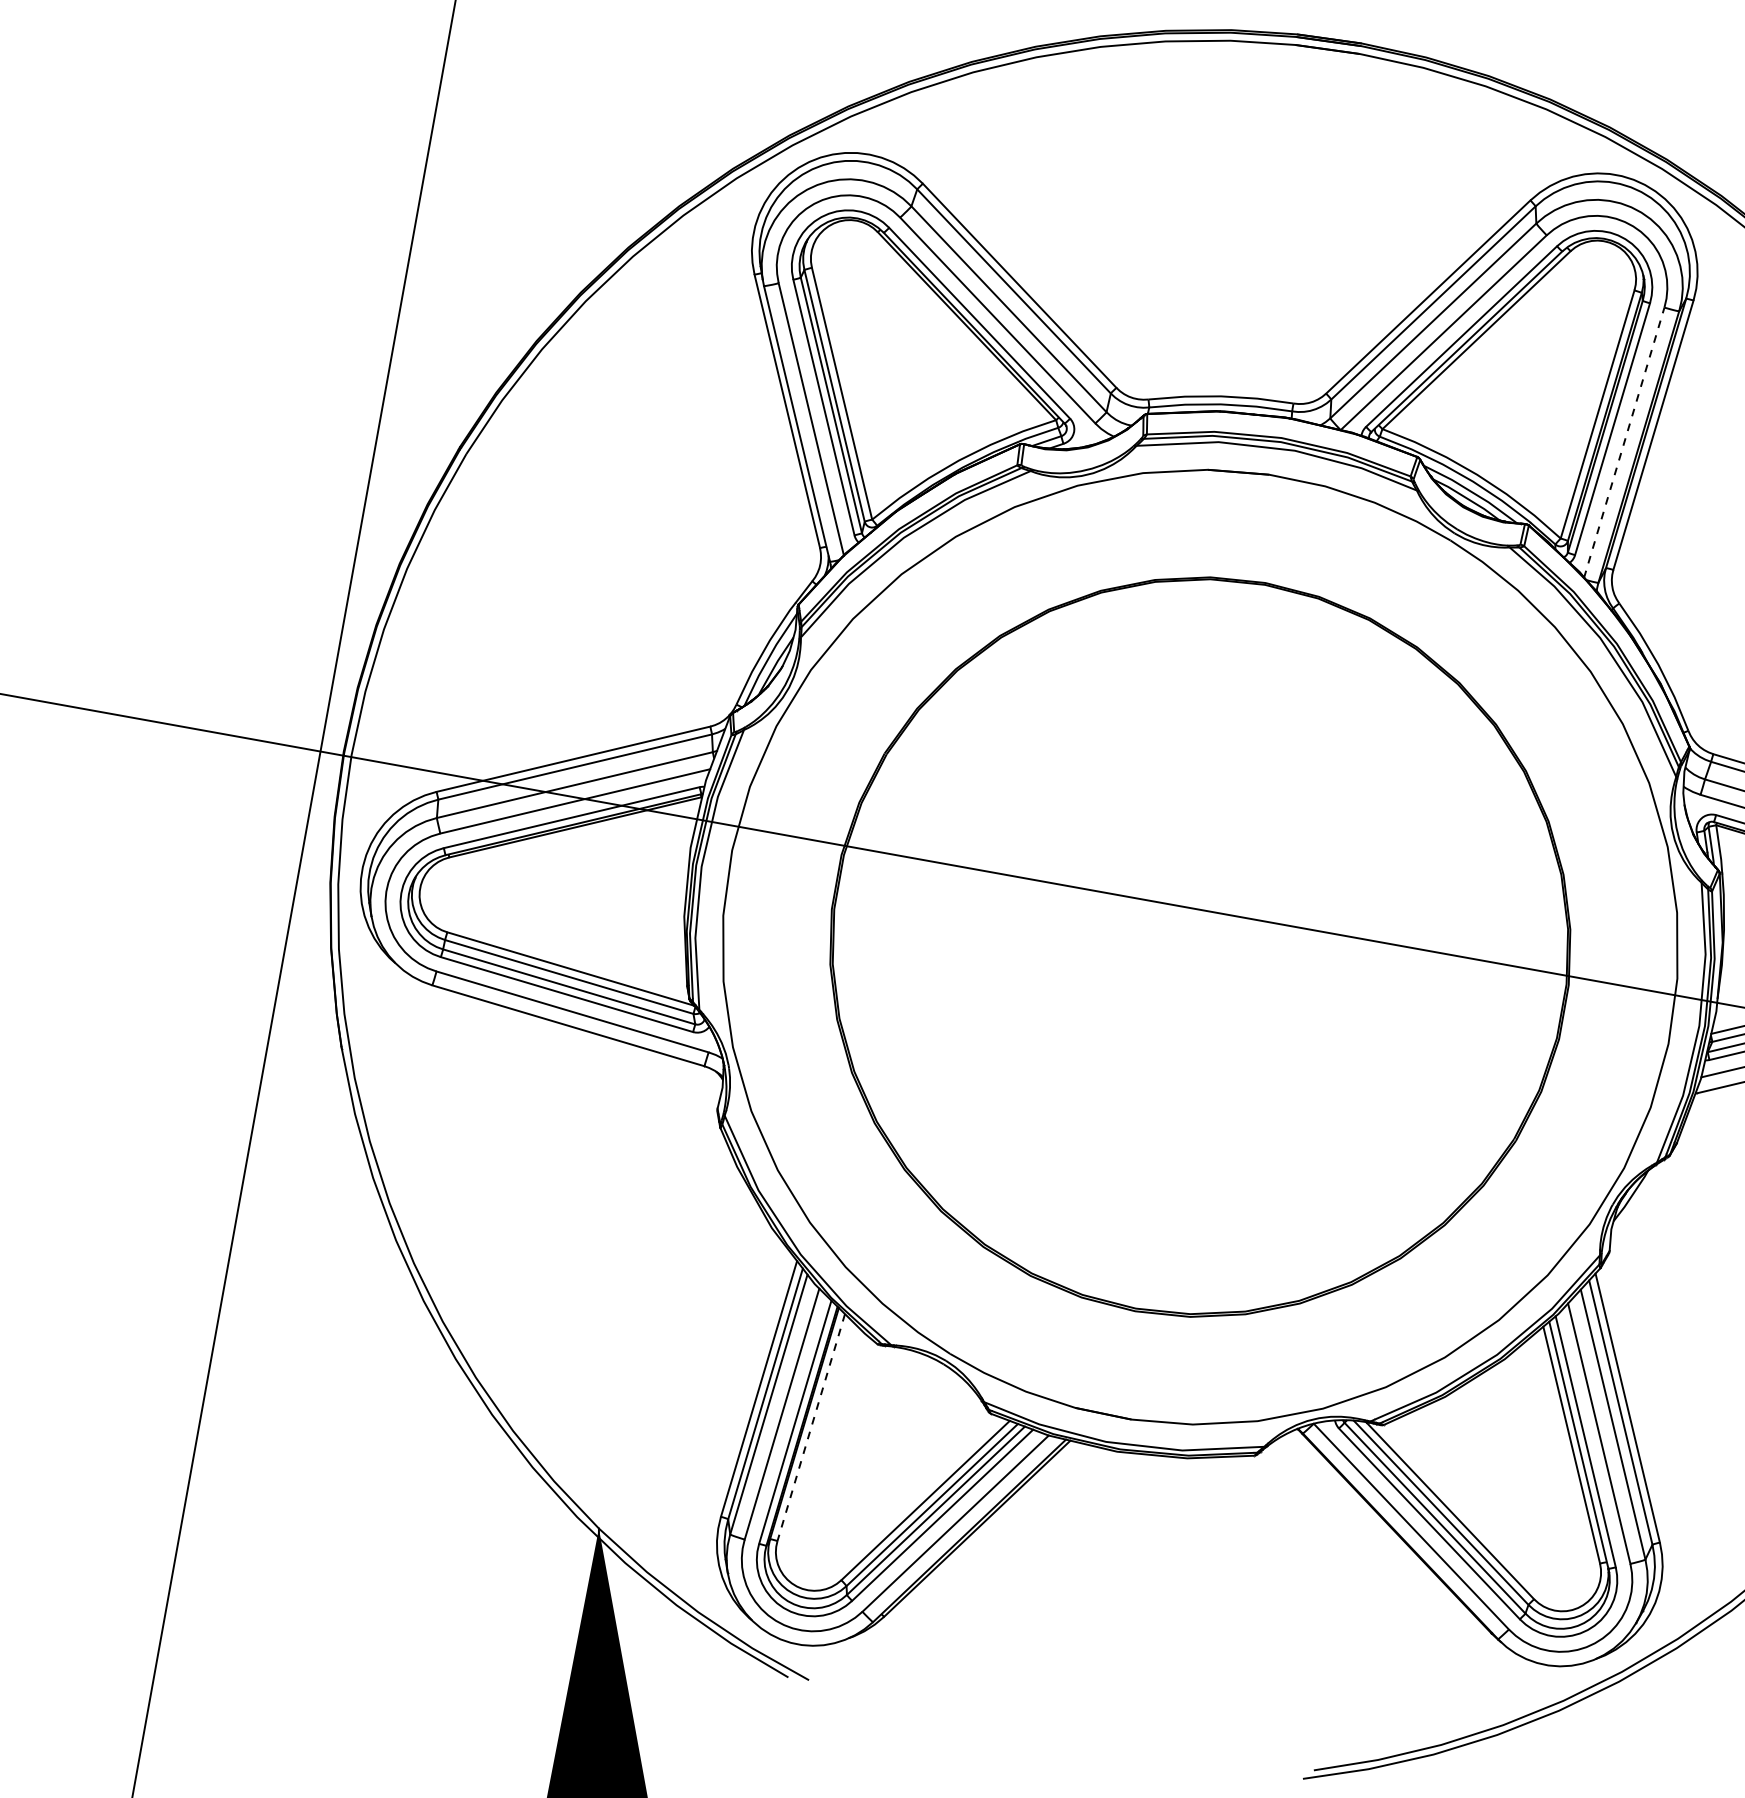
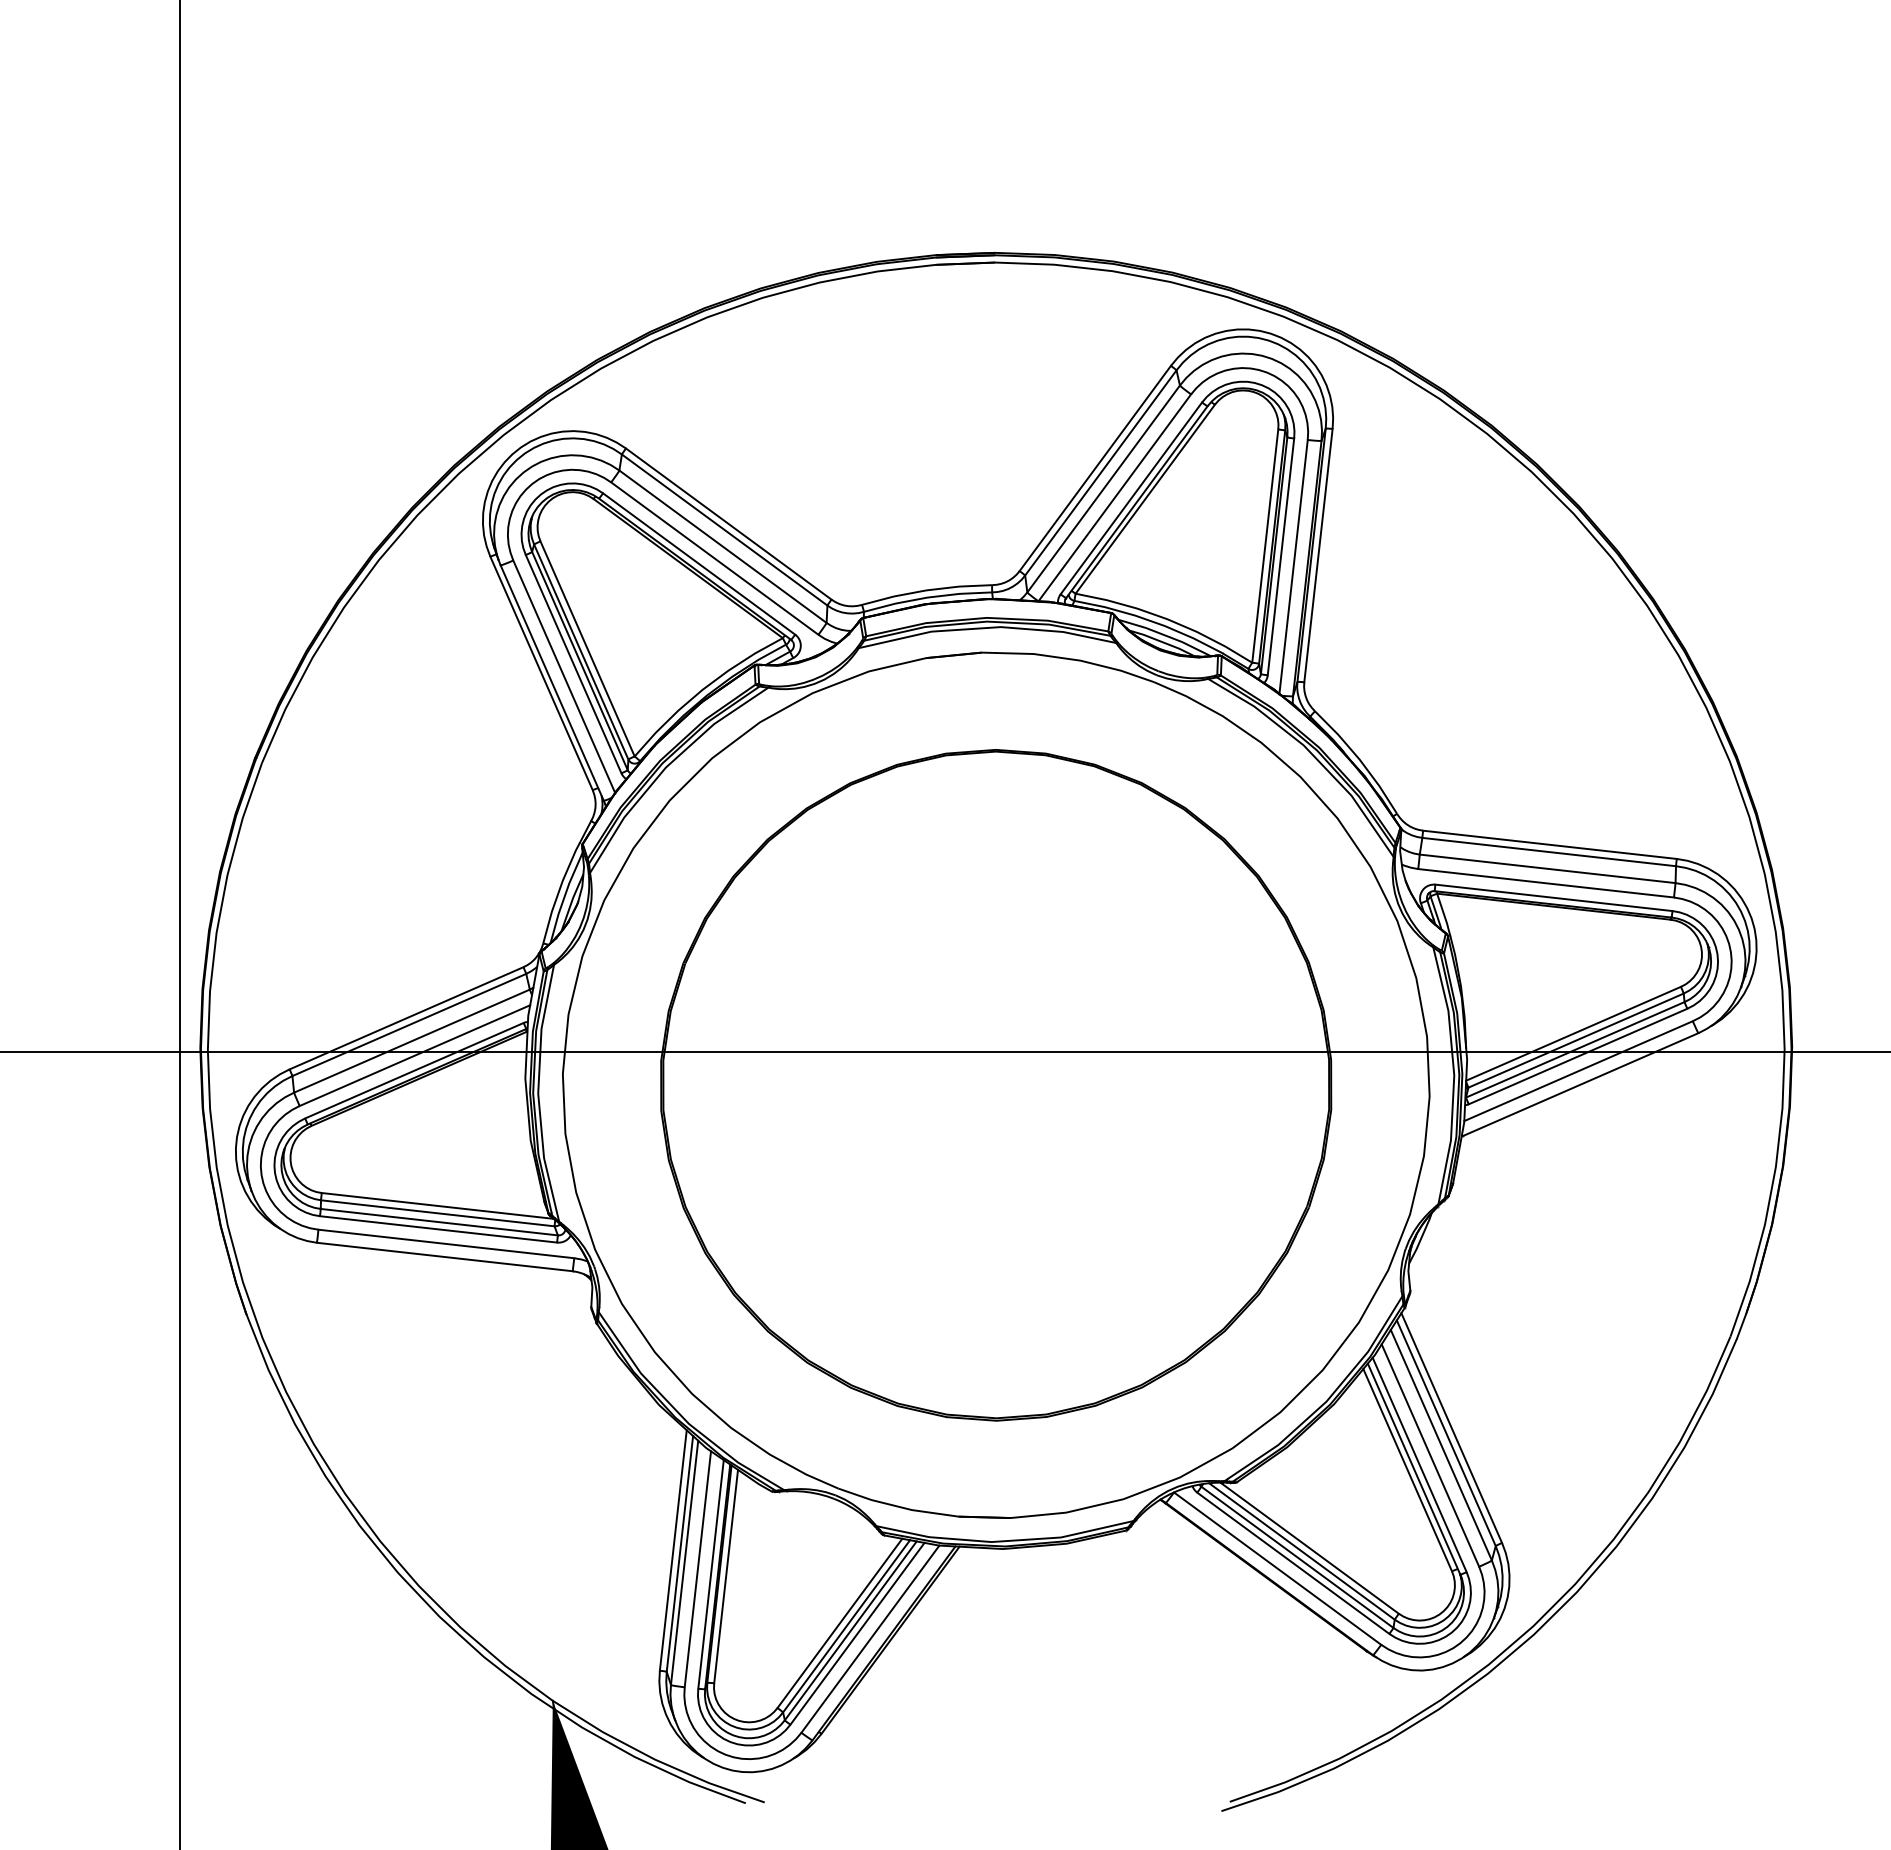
line: (1624, 443) -> (1293, 567), dashed -> solid
line: (811, 1428) -> (726, 1577), dashed -> solid

